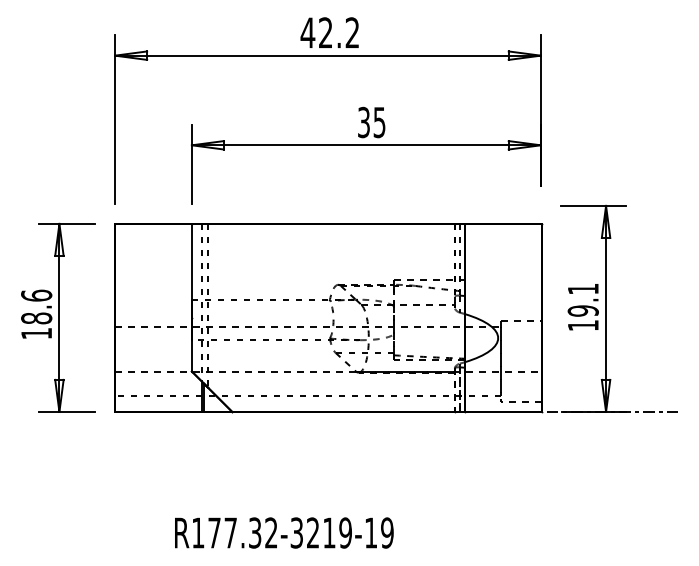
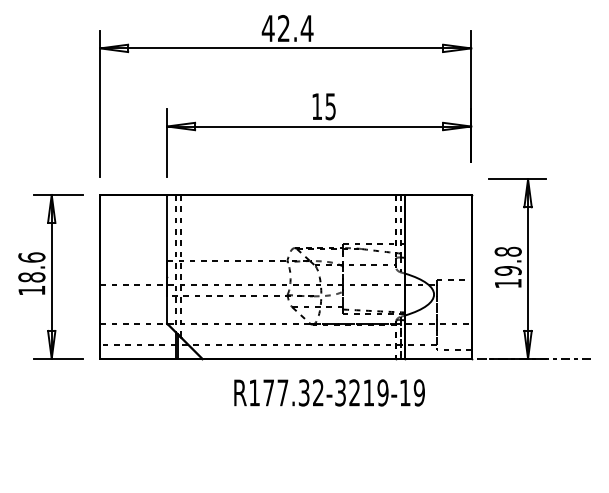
text: (352, 32) -> (307, 28), 42.2 -> 42.4
text: (363, 122) -> (316, 106), 35 -> 15
text: (582, 288) -> (507, 251), 19.1 -> 19.8
text: (284, 532) -> (329, 392), moved

